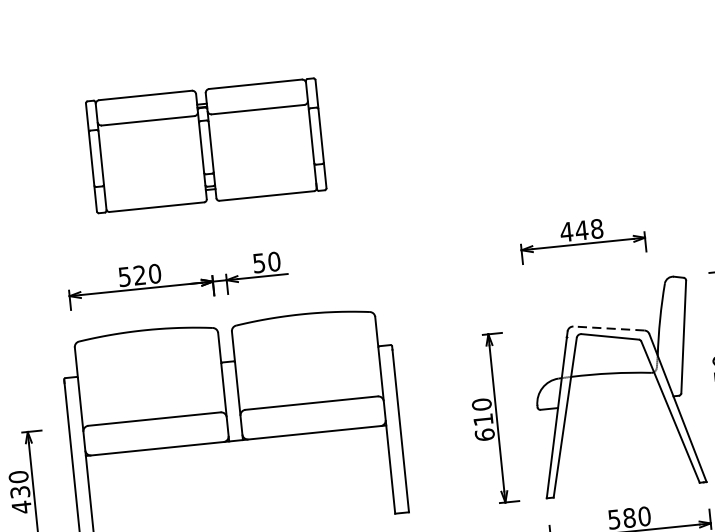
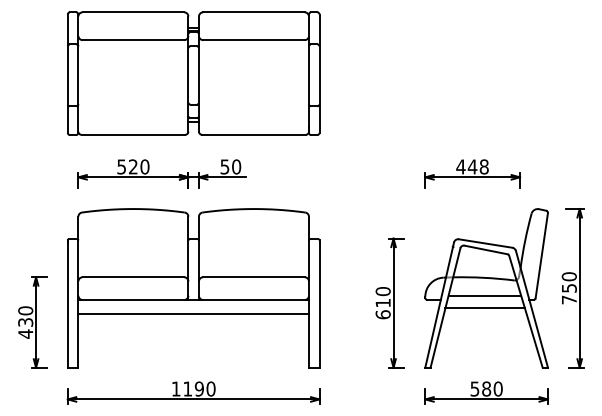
part: (205, 145) -> (193, 73), size x1.43
line: (608, 328) -> (485, 243), dashed -> solid
line: (614, 396) -> (484, 295), added
line: (616, 413) -> (484, 308), added
line: (237, 458) -> (193, 313), added

